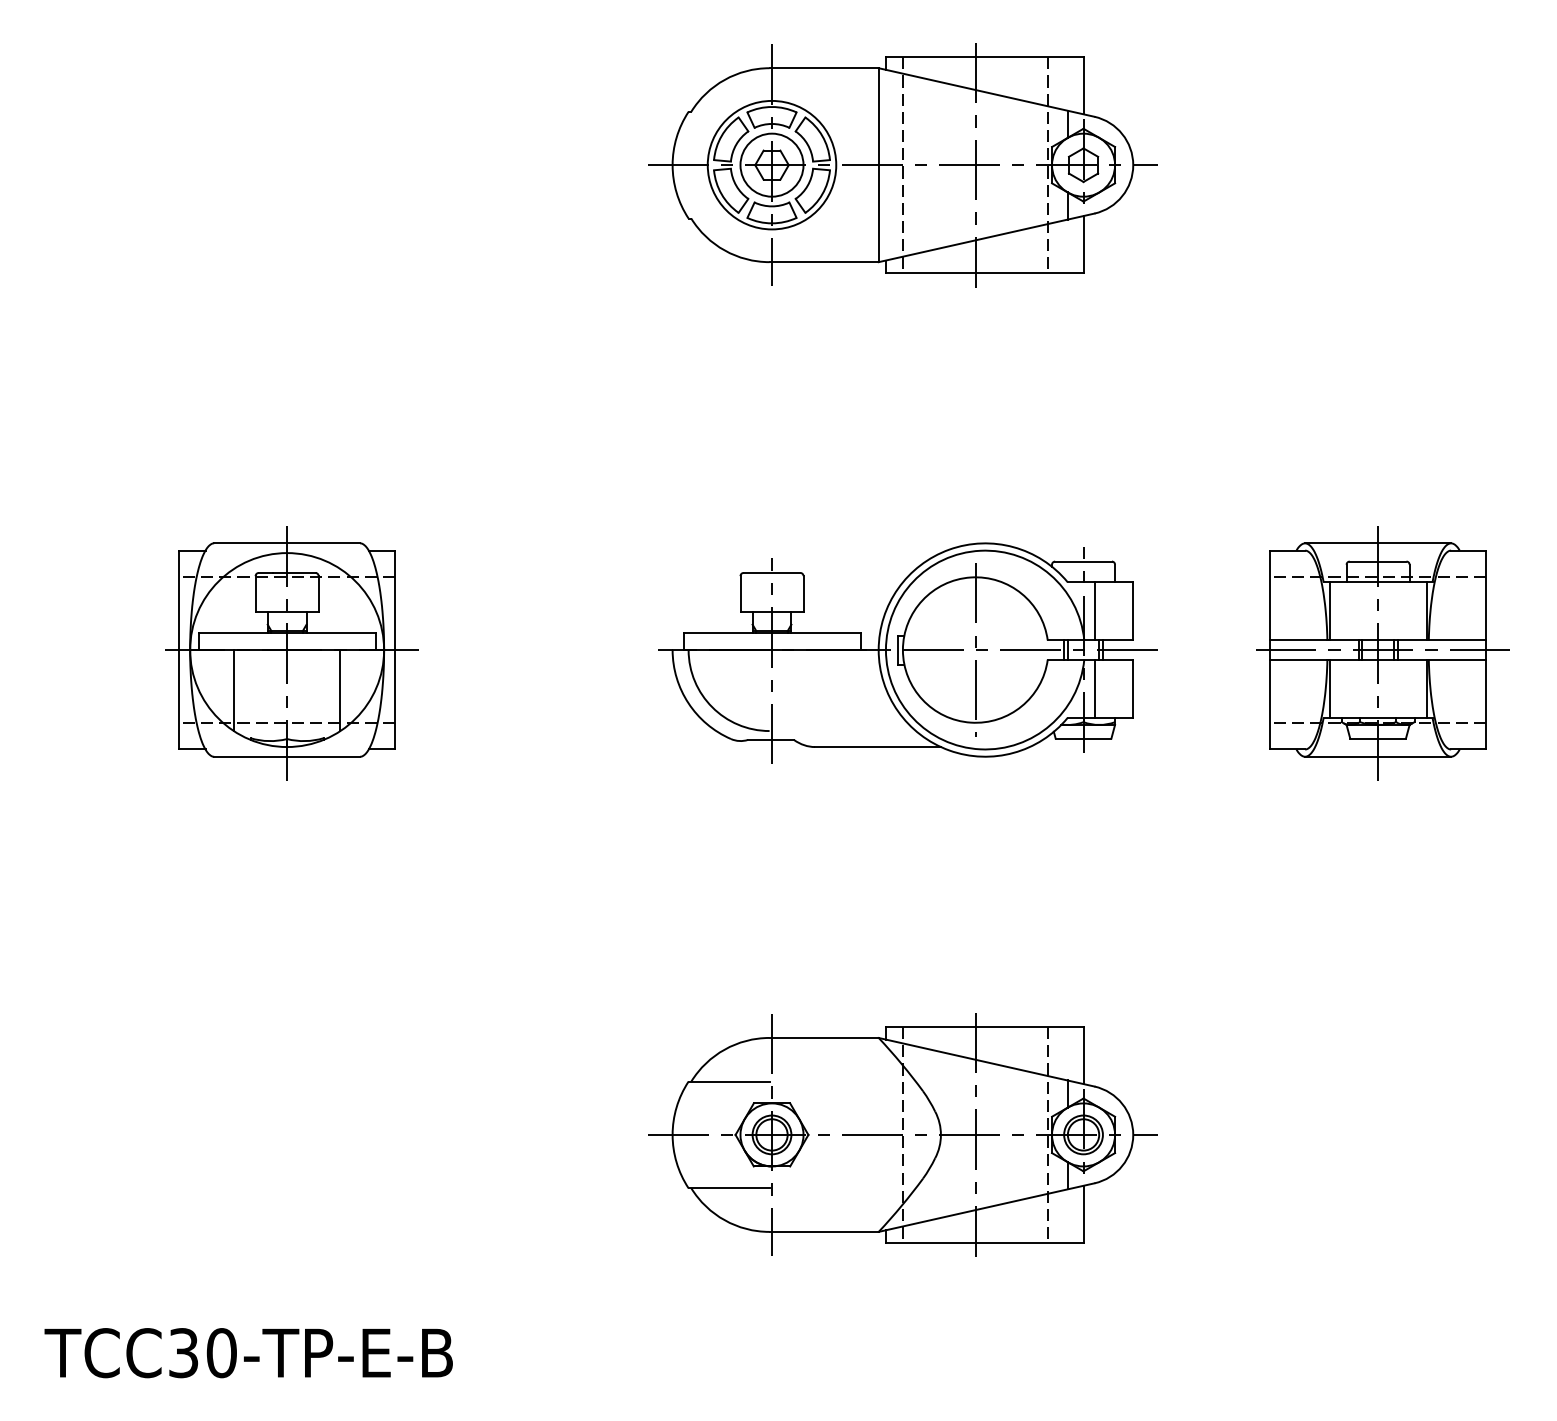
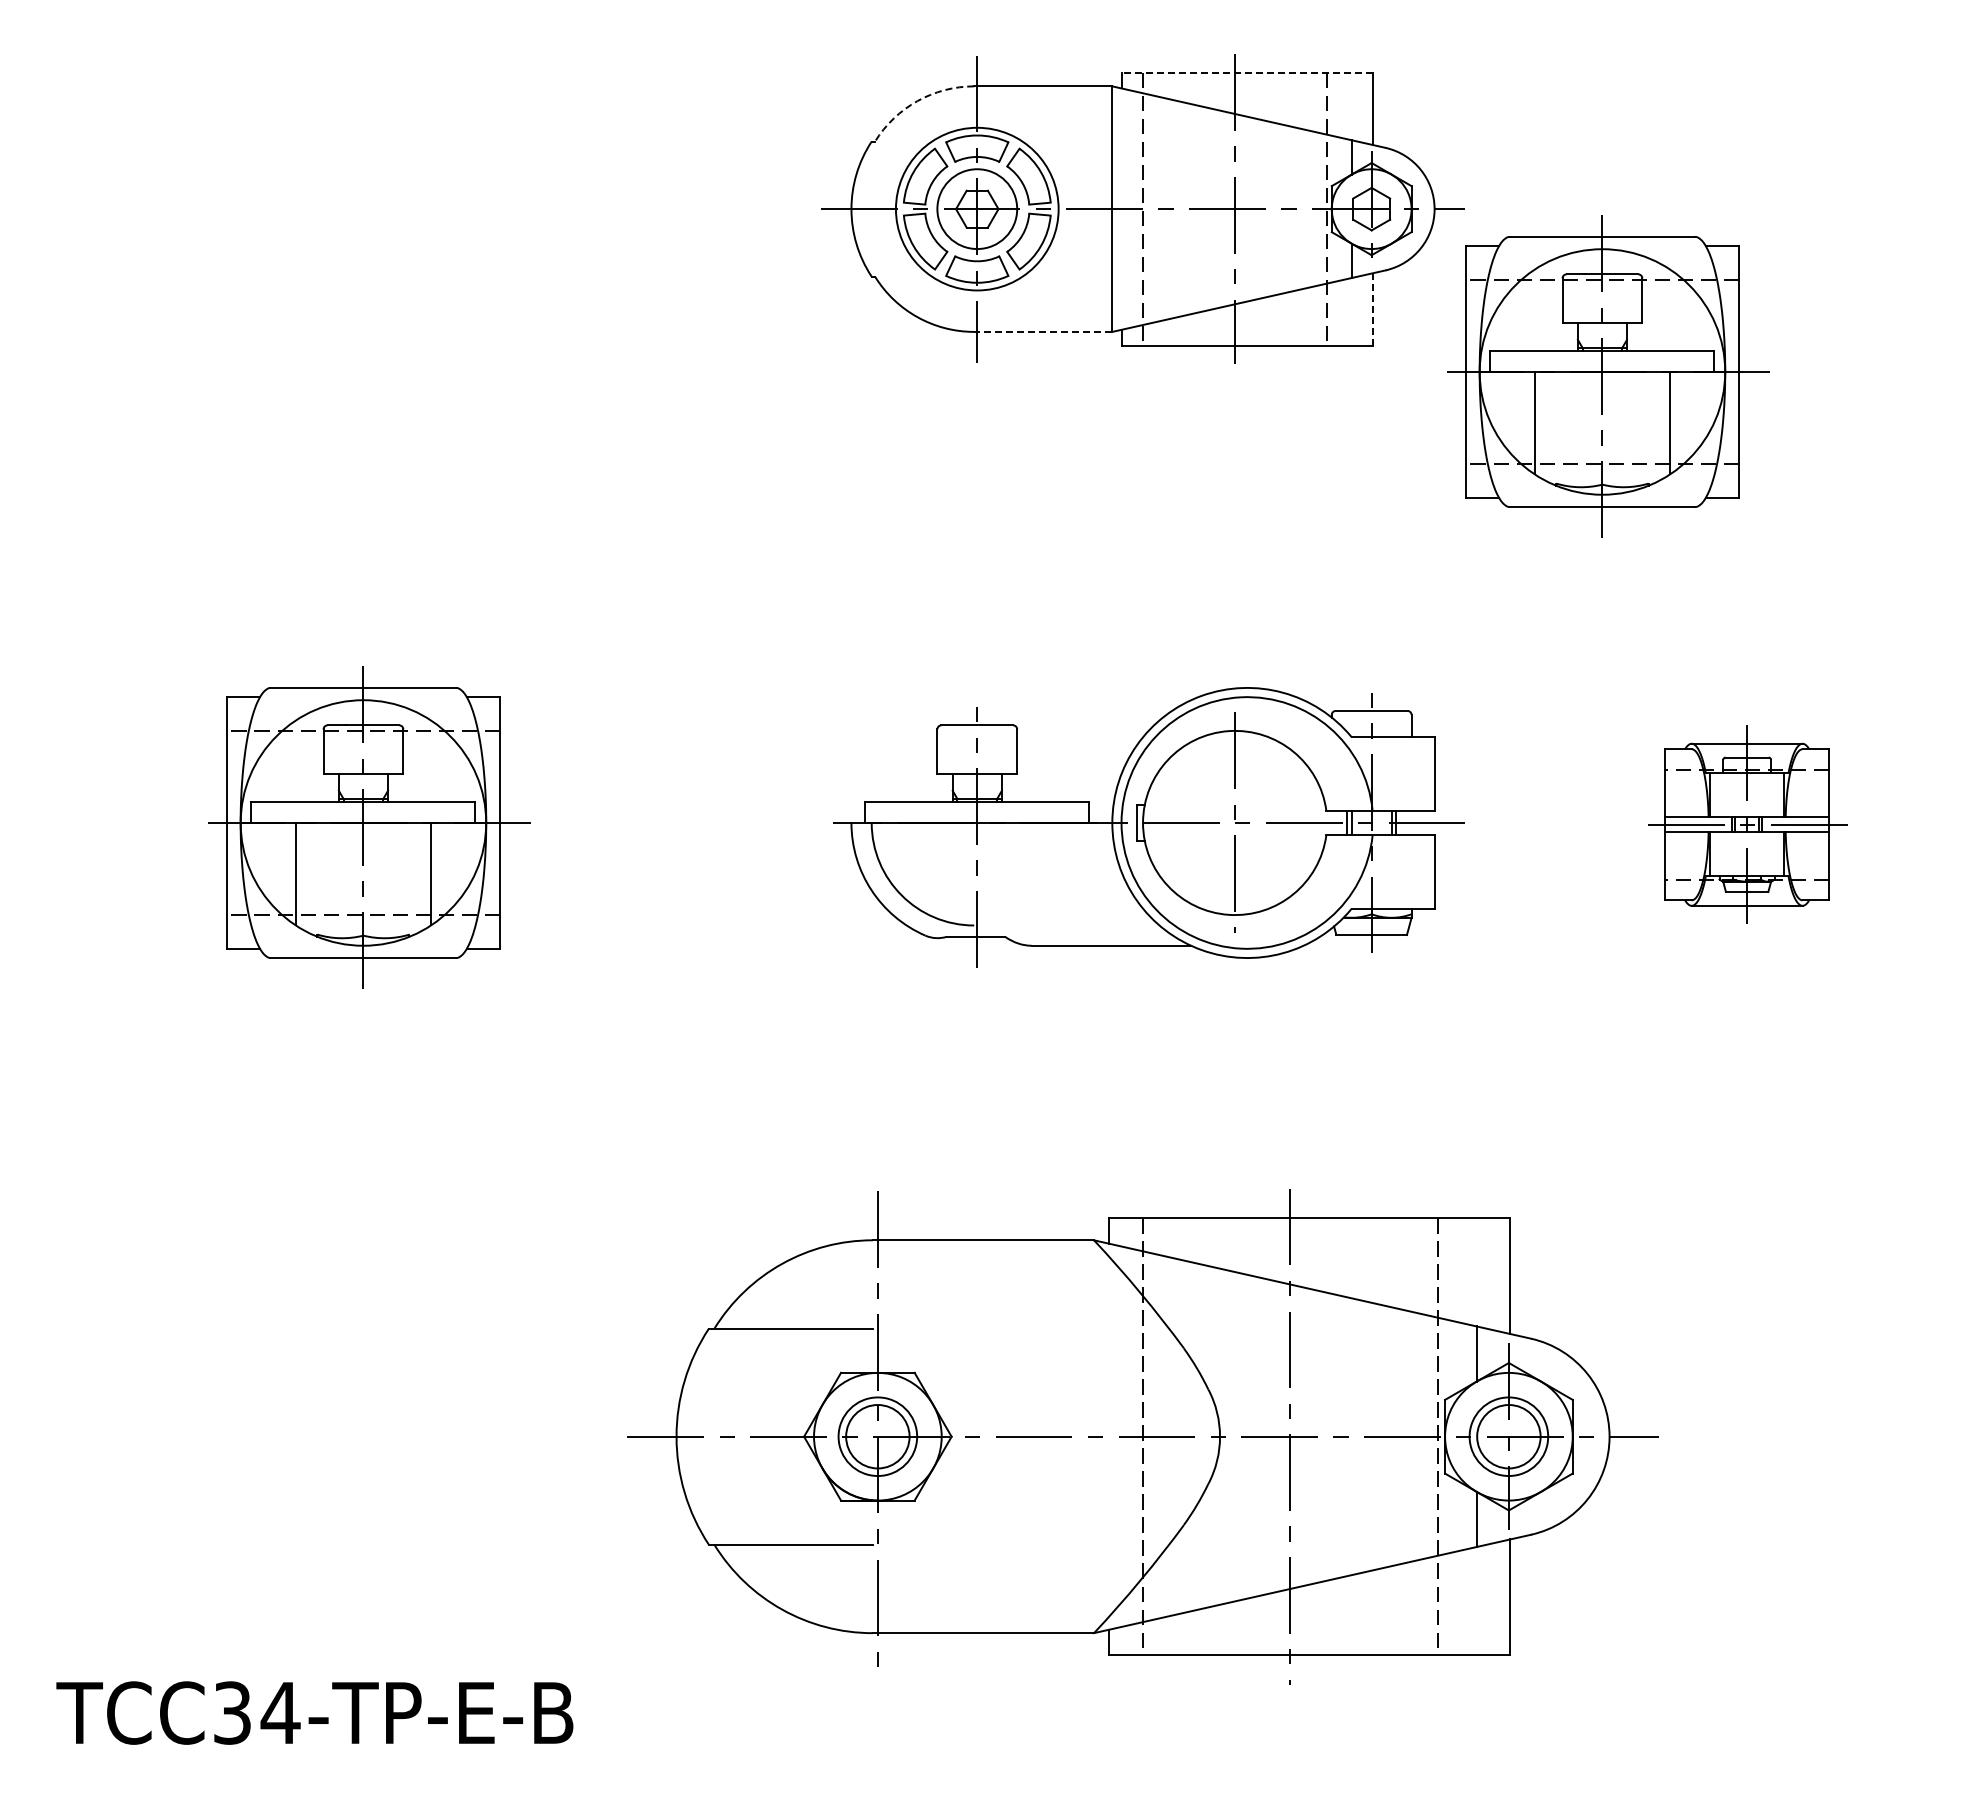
line: (985, 57) -> (1247, 72), solid -> dashed
arc: (724, 80) -> (917, 101), solid -> dashed
line: (1084, 245) -> (1372, 310), solid -> dashed
line: (823, 261) -> (1042, 331), solid -> dashed
part: (1270, 297) -> (1608, 376), added
line: (1094, 610) -> (1385, 773), removed
part: (1382, 653) -> (1750, 827), size x0.6
line: (1094, 688) -> (1385, 871), removed
part: (902, 1134) -> (1142, 1436), size x1.6
text: (221, 1352) -> (280, 1712), TCC30-TP-E-B -> TCC34-TP-E-B

